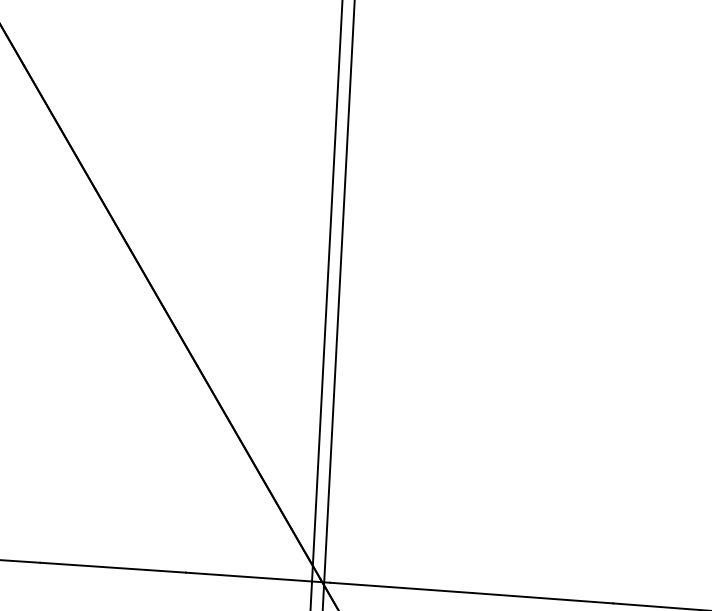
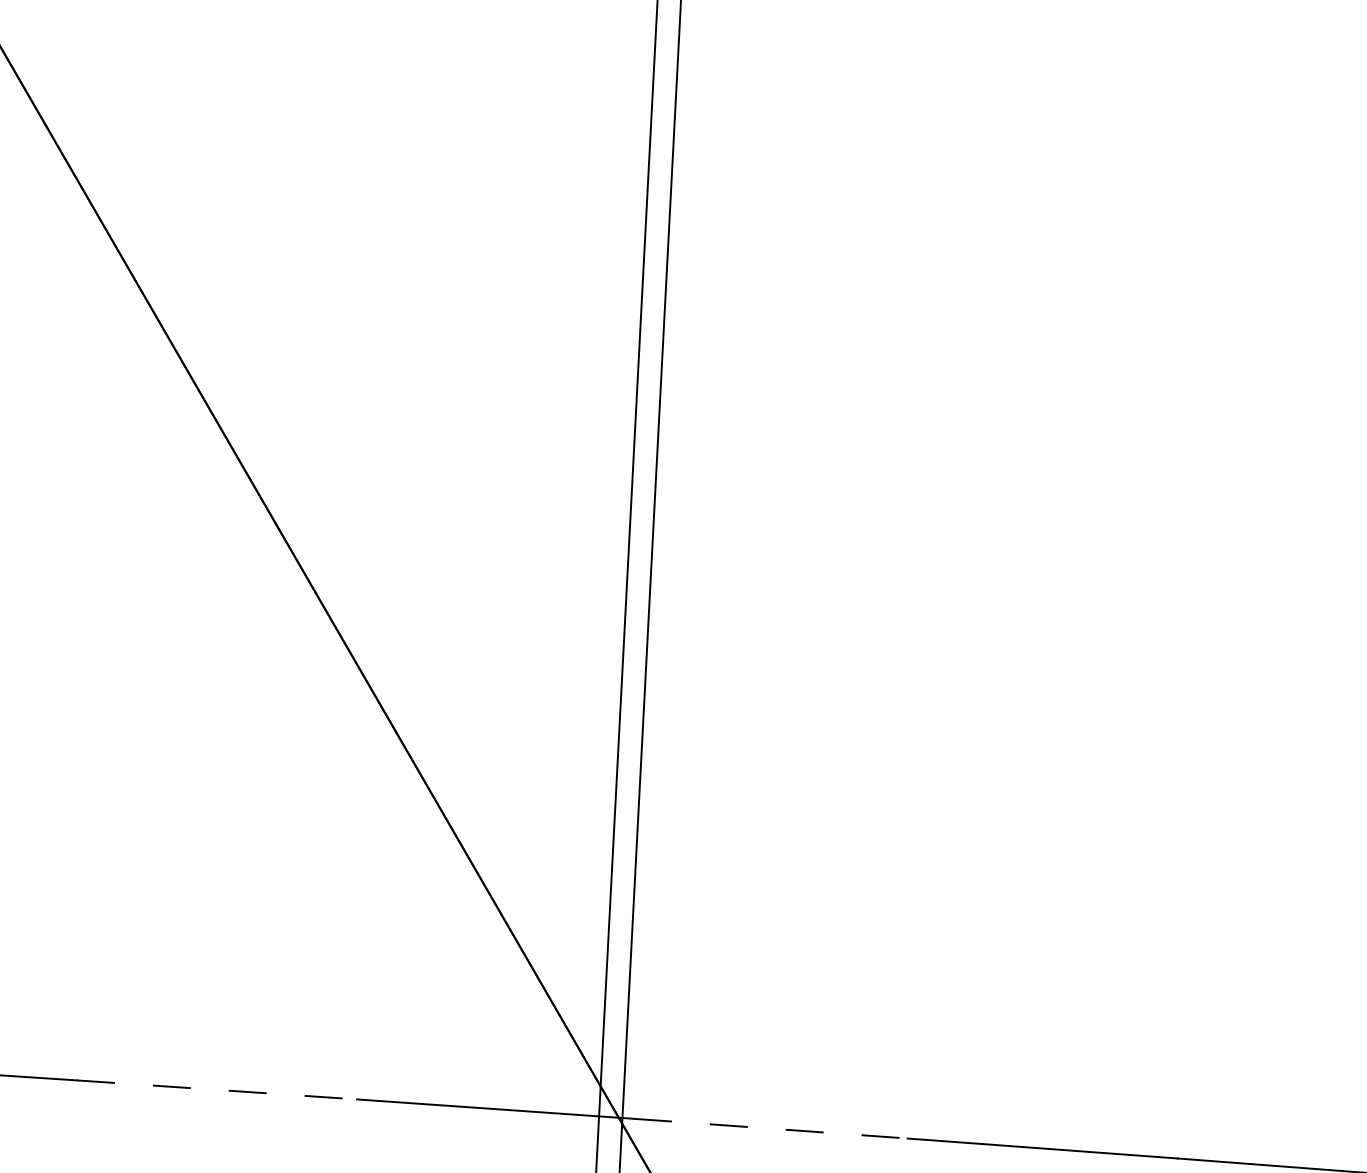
line: (113, 567) -> (217, 1089), solid -> dashed
line: (401, 587) -> (770, 1127), solid -> dashed

